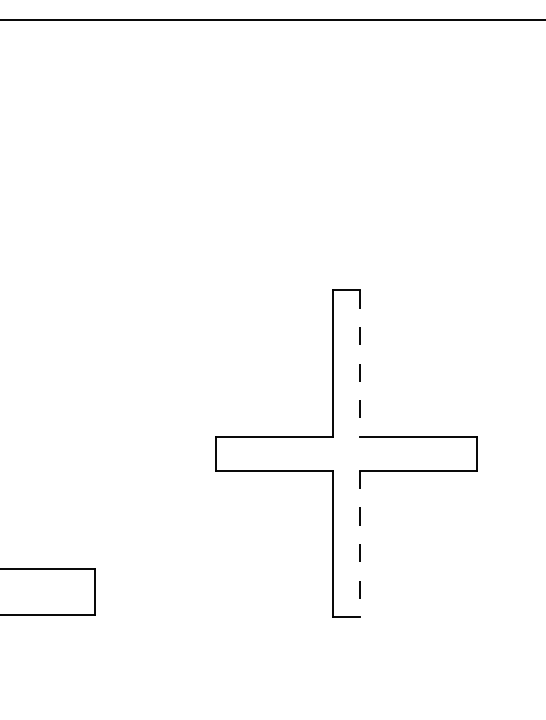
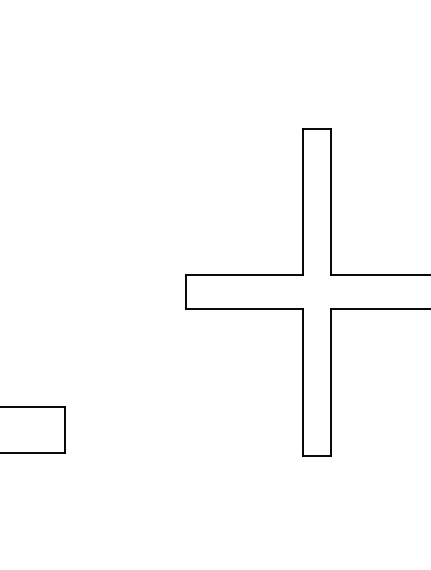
line: (360, 364) -> (330, 202), dashed -> solid
line: (360, 544) -> (330, 382), dashed -> solid

